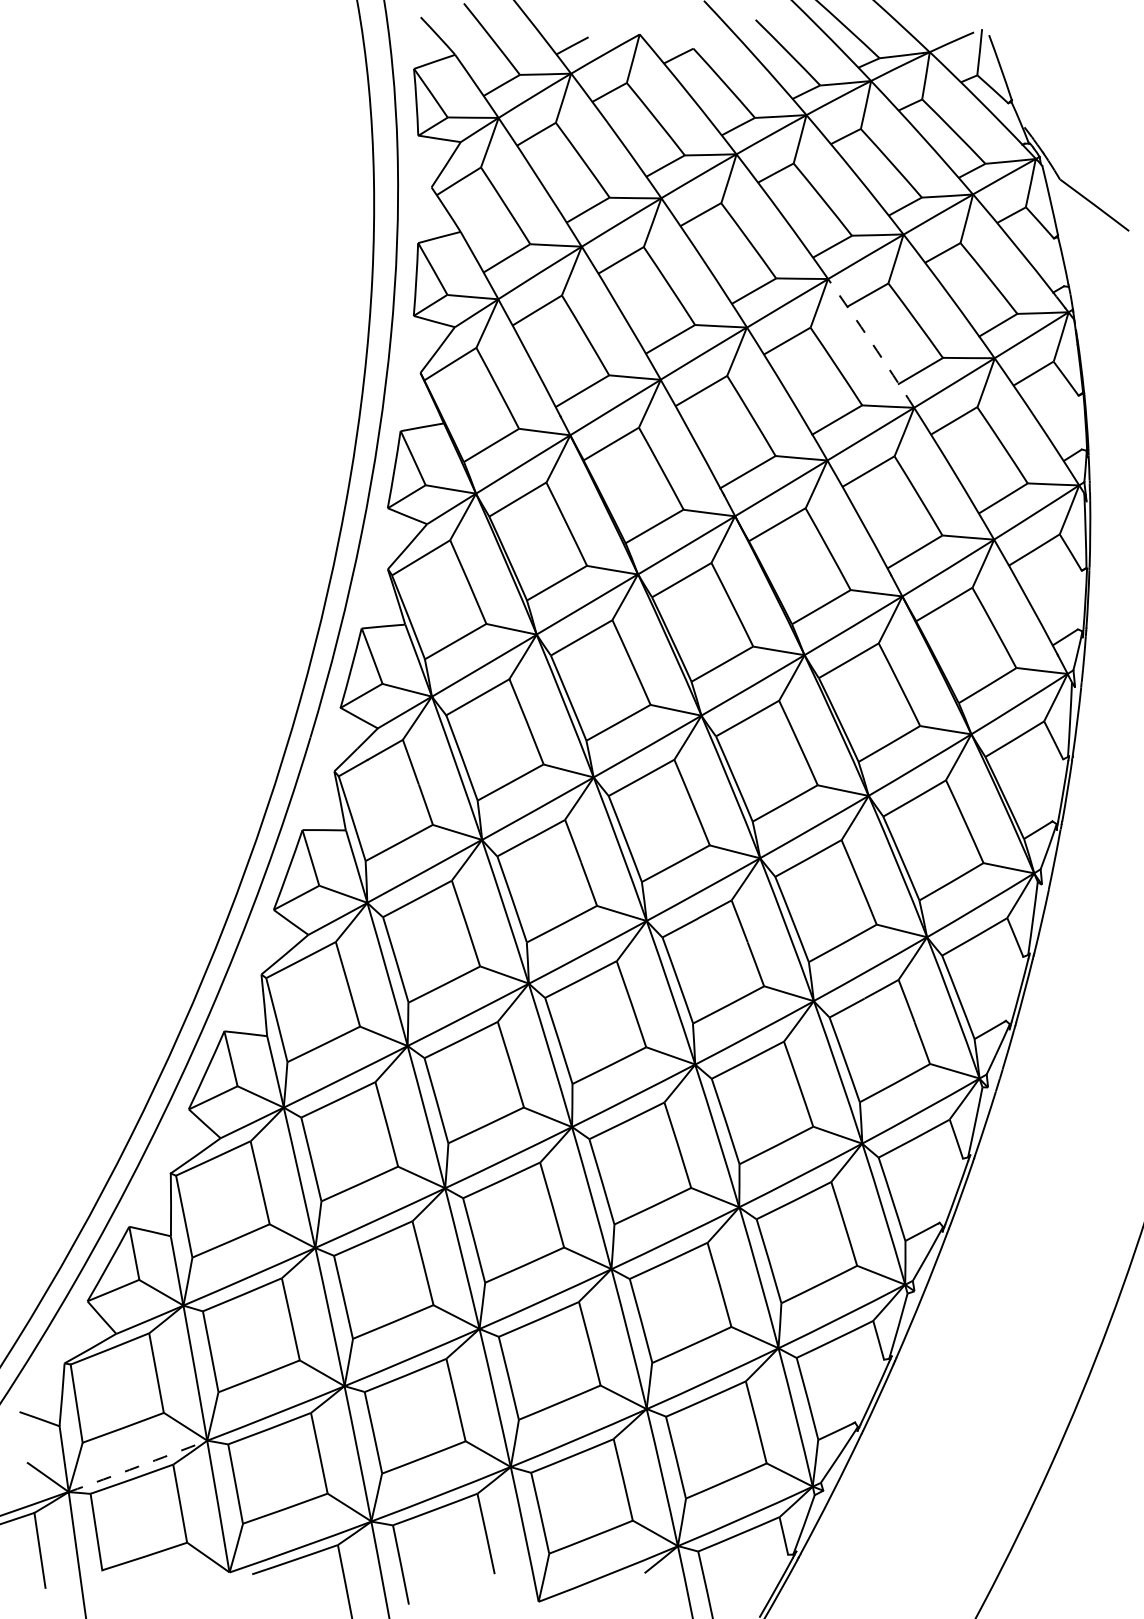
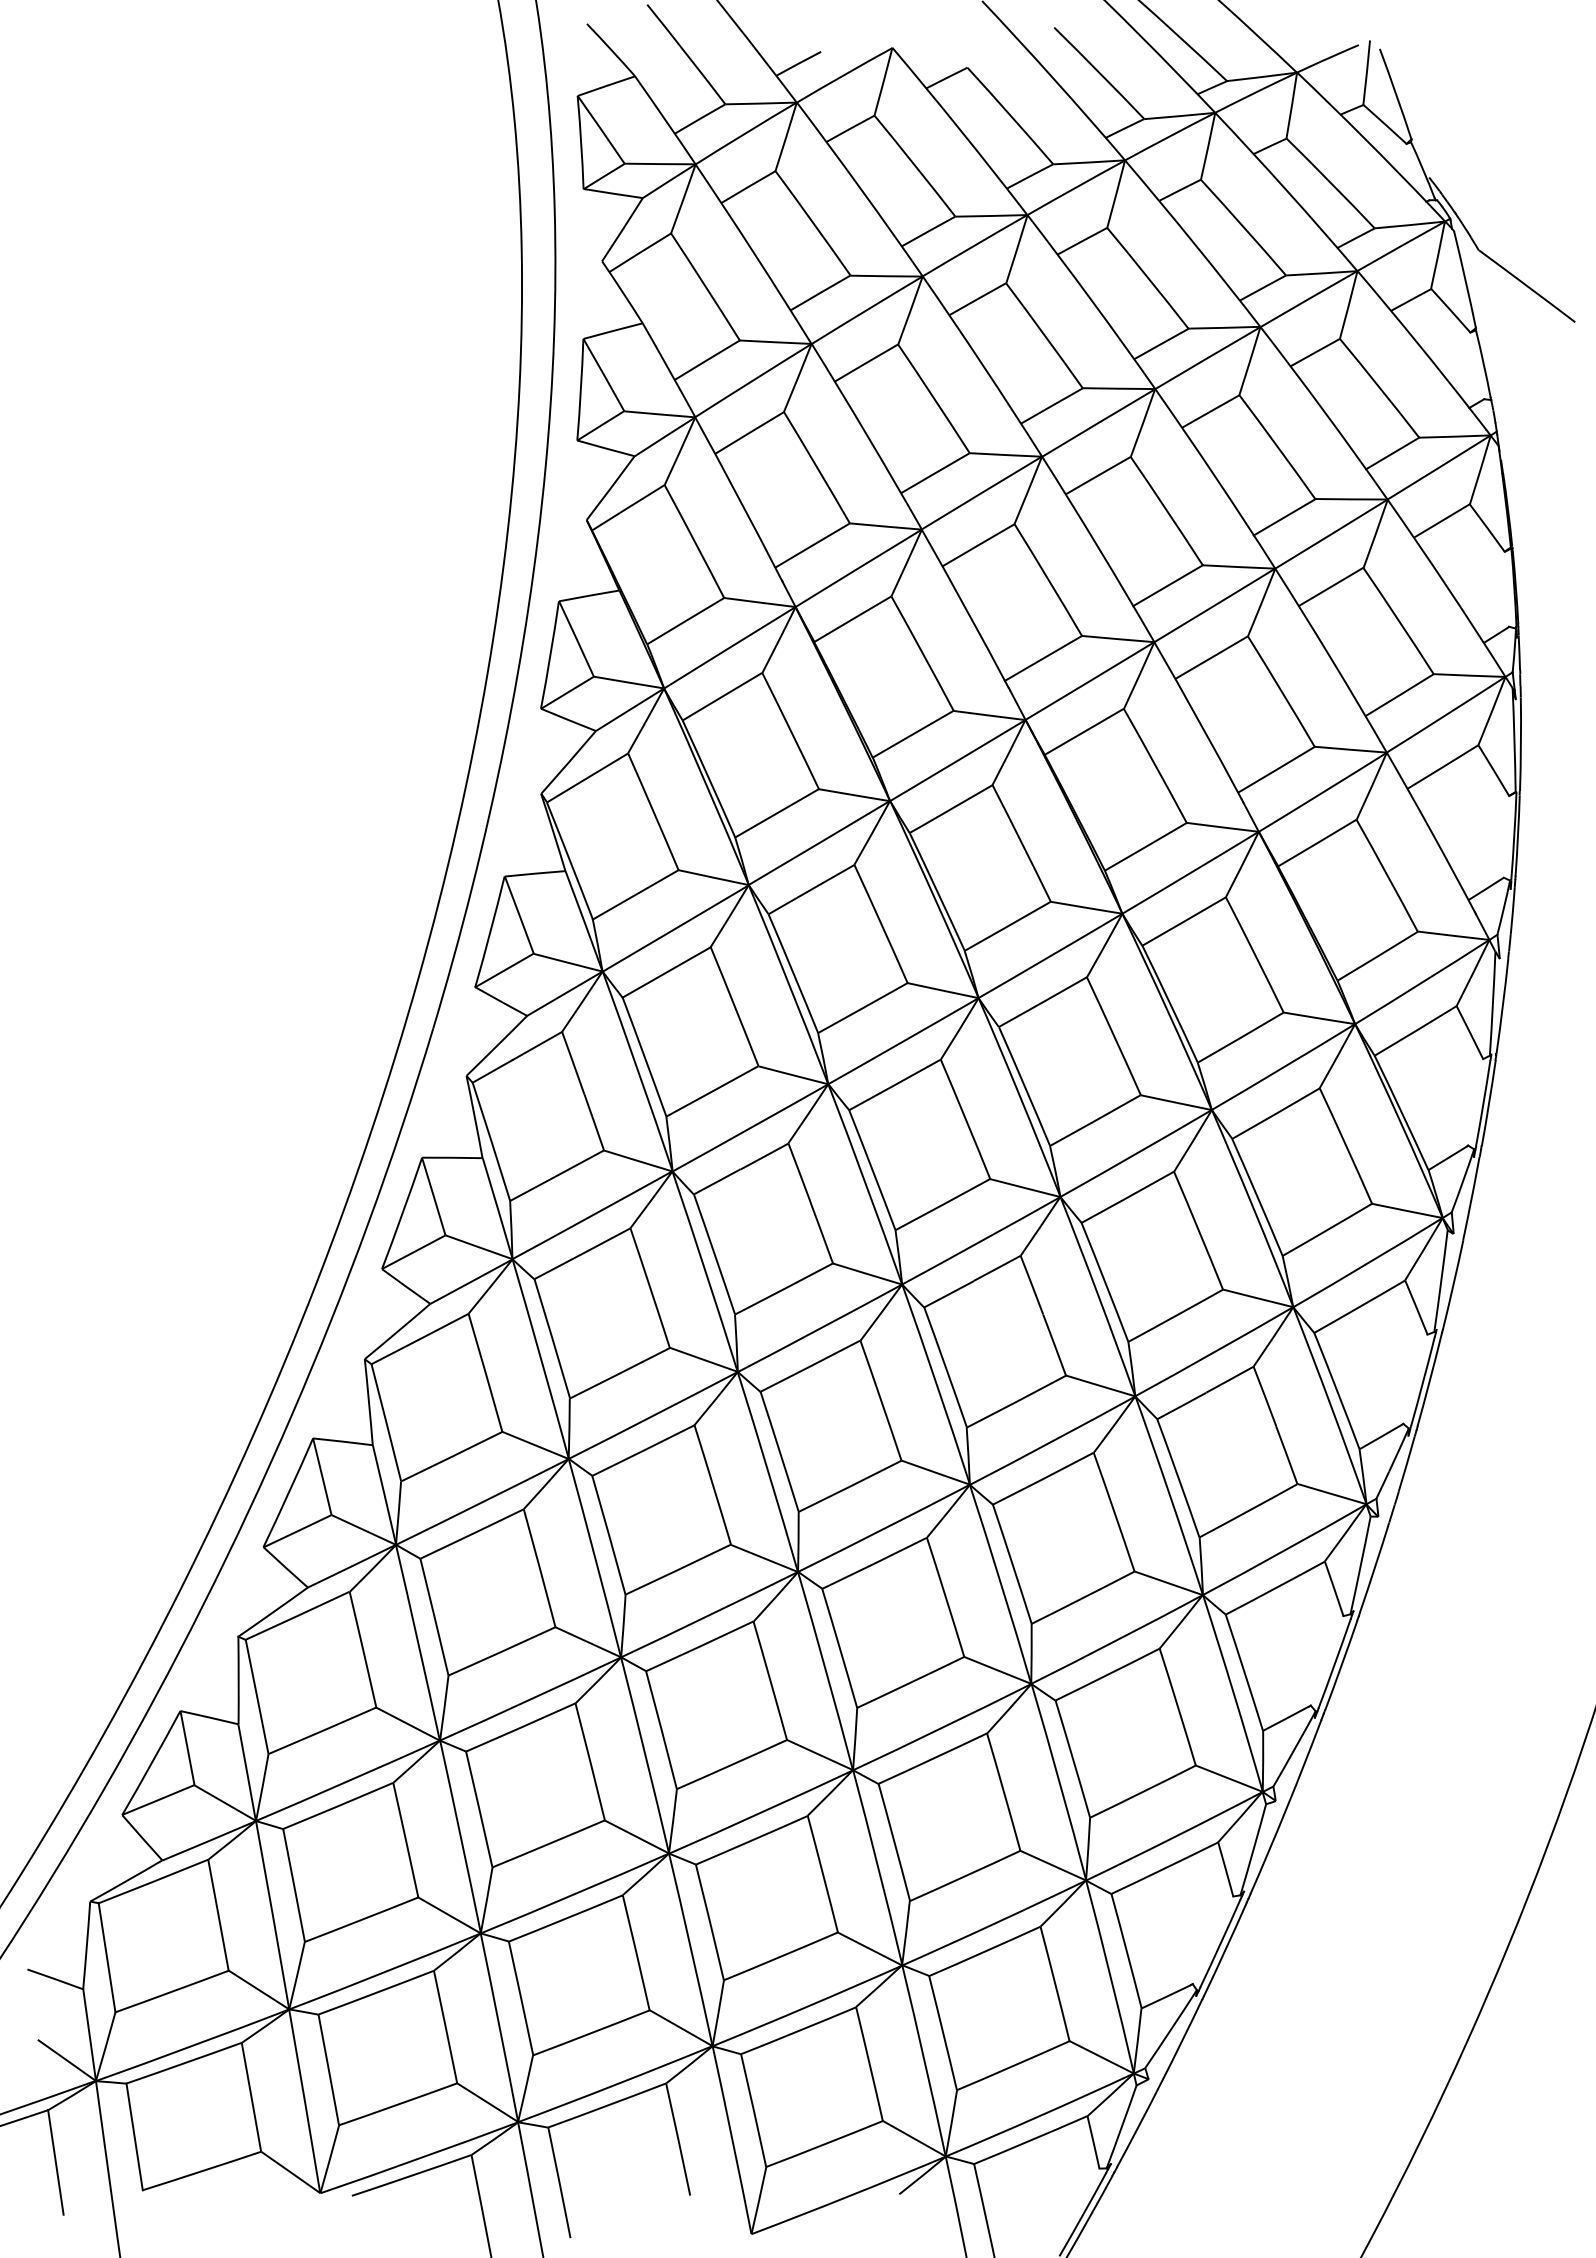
arc: (872, 343) -> (1216, 478), dashed -> solid
arc: (137, 1466) -> (192, 2045), dashed -> solid

